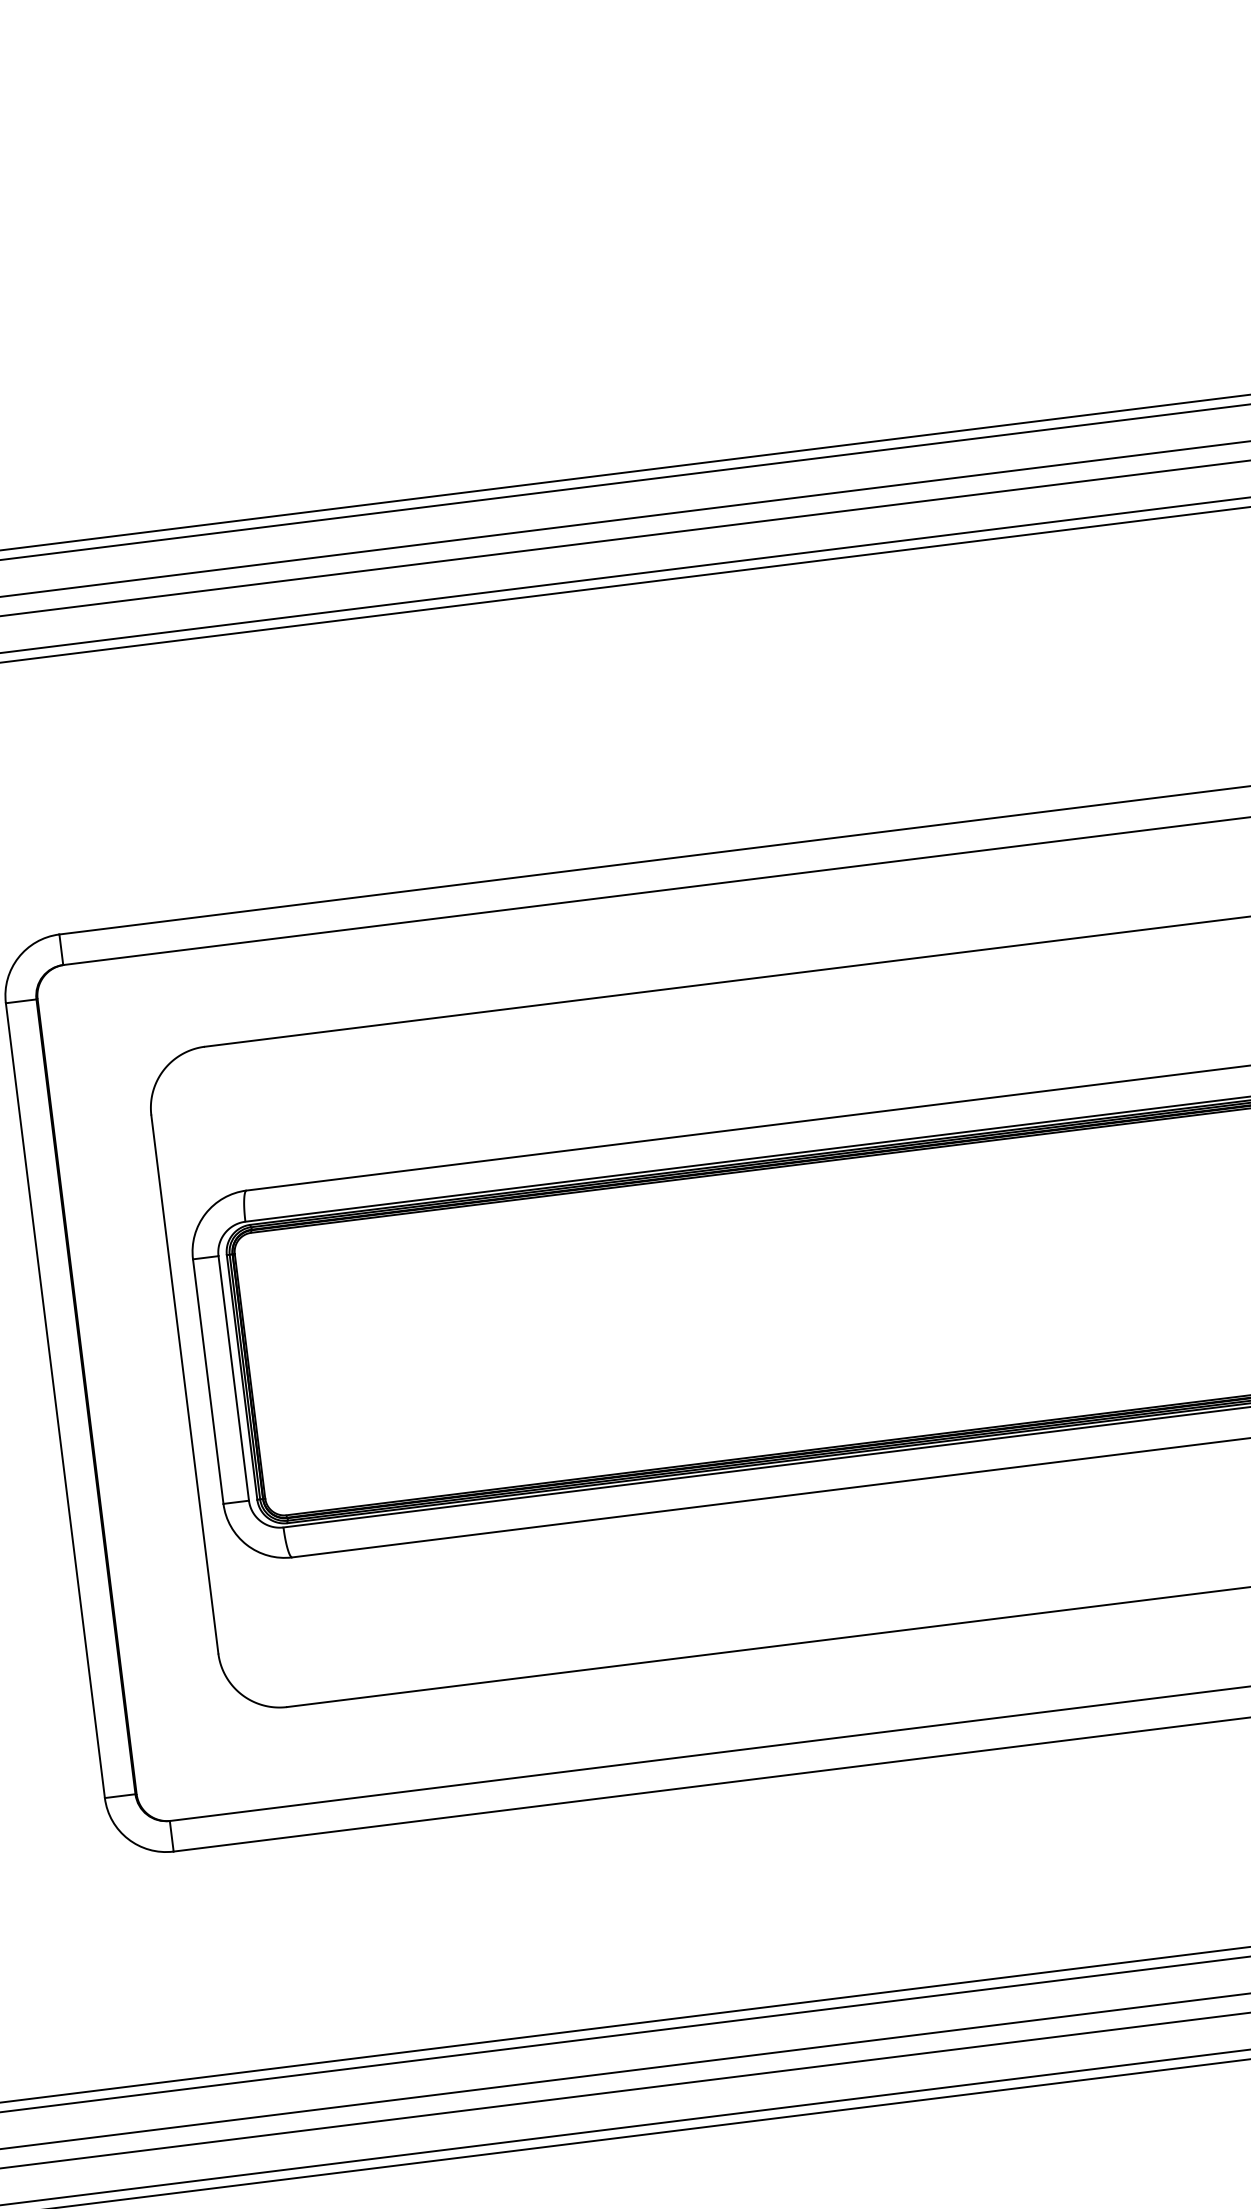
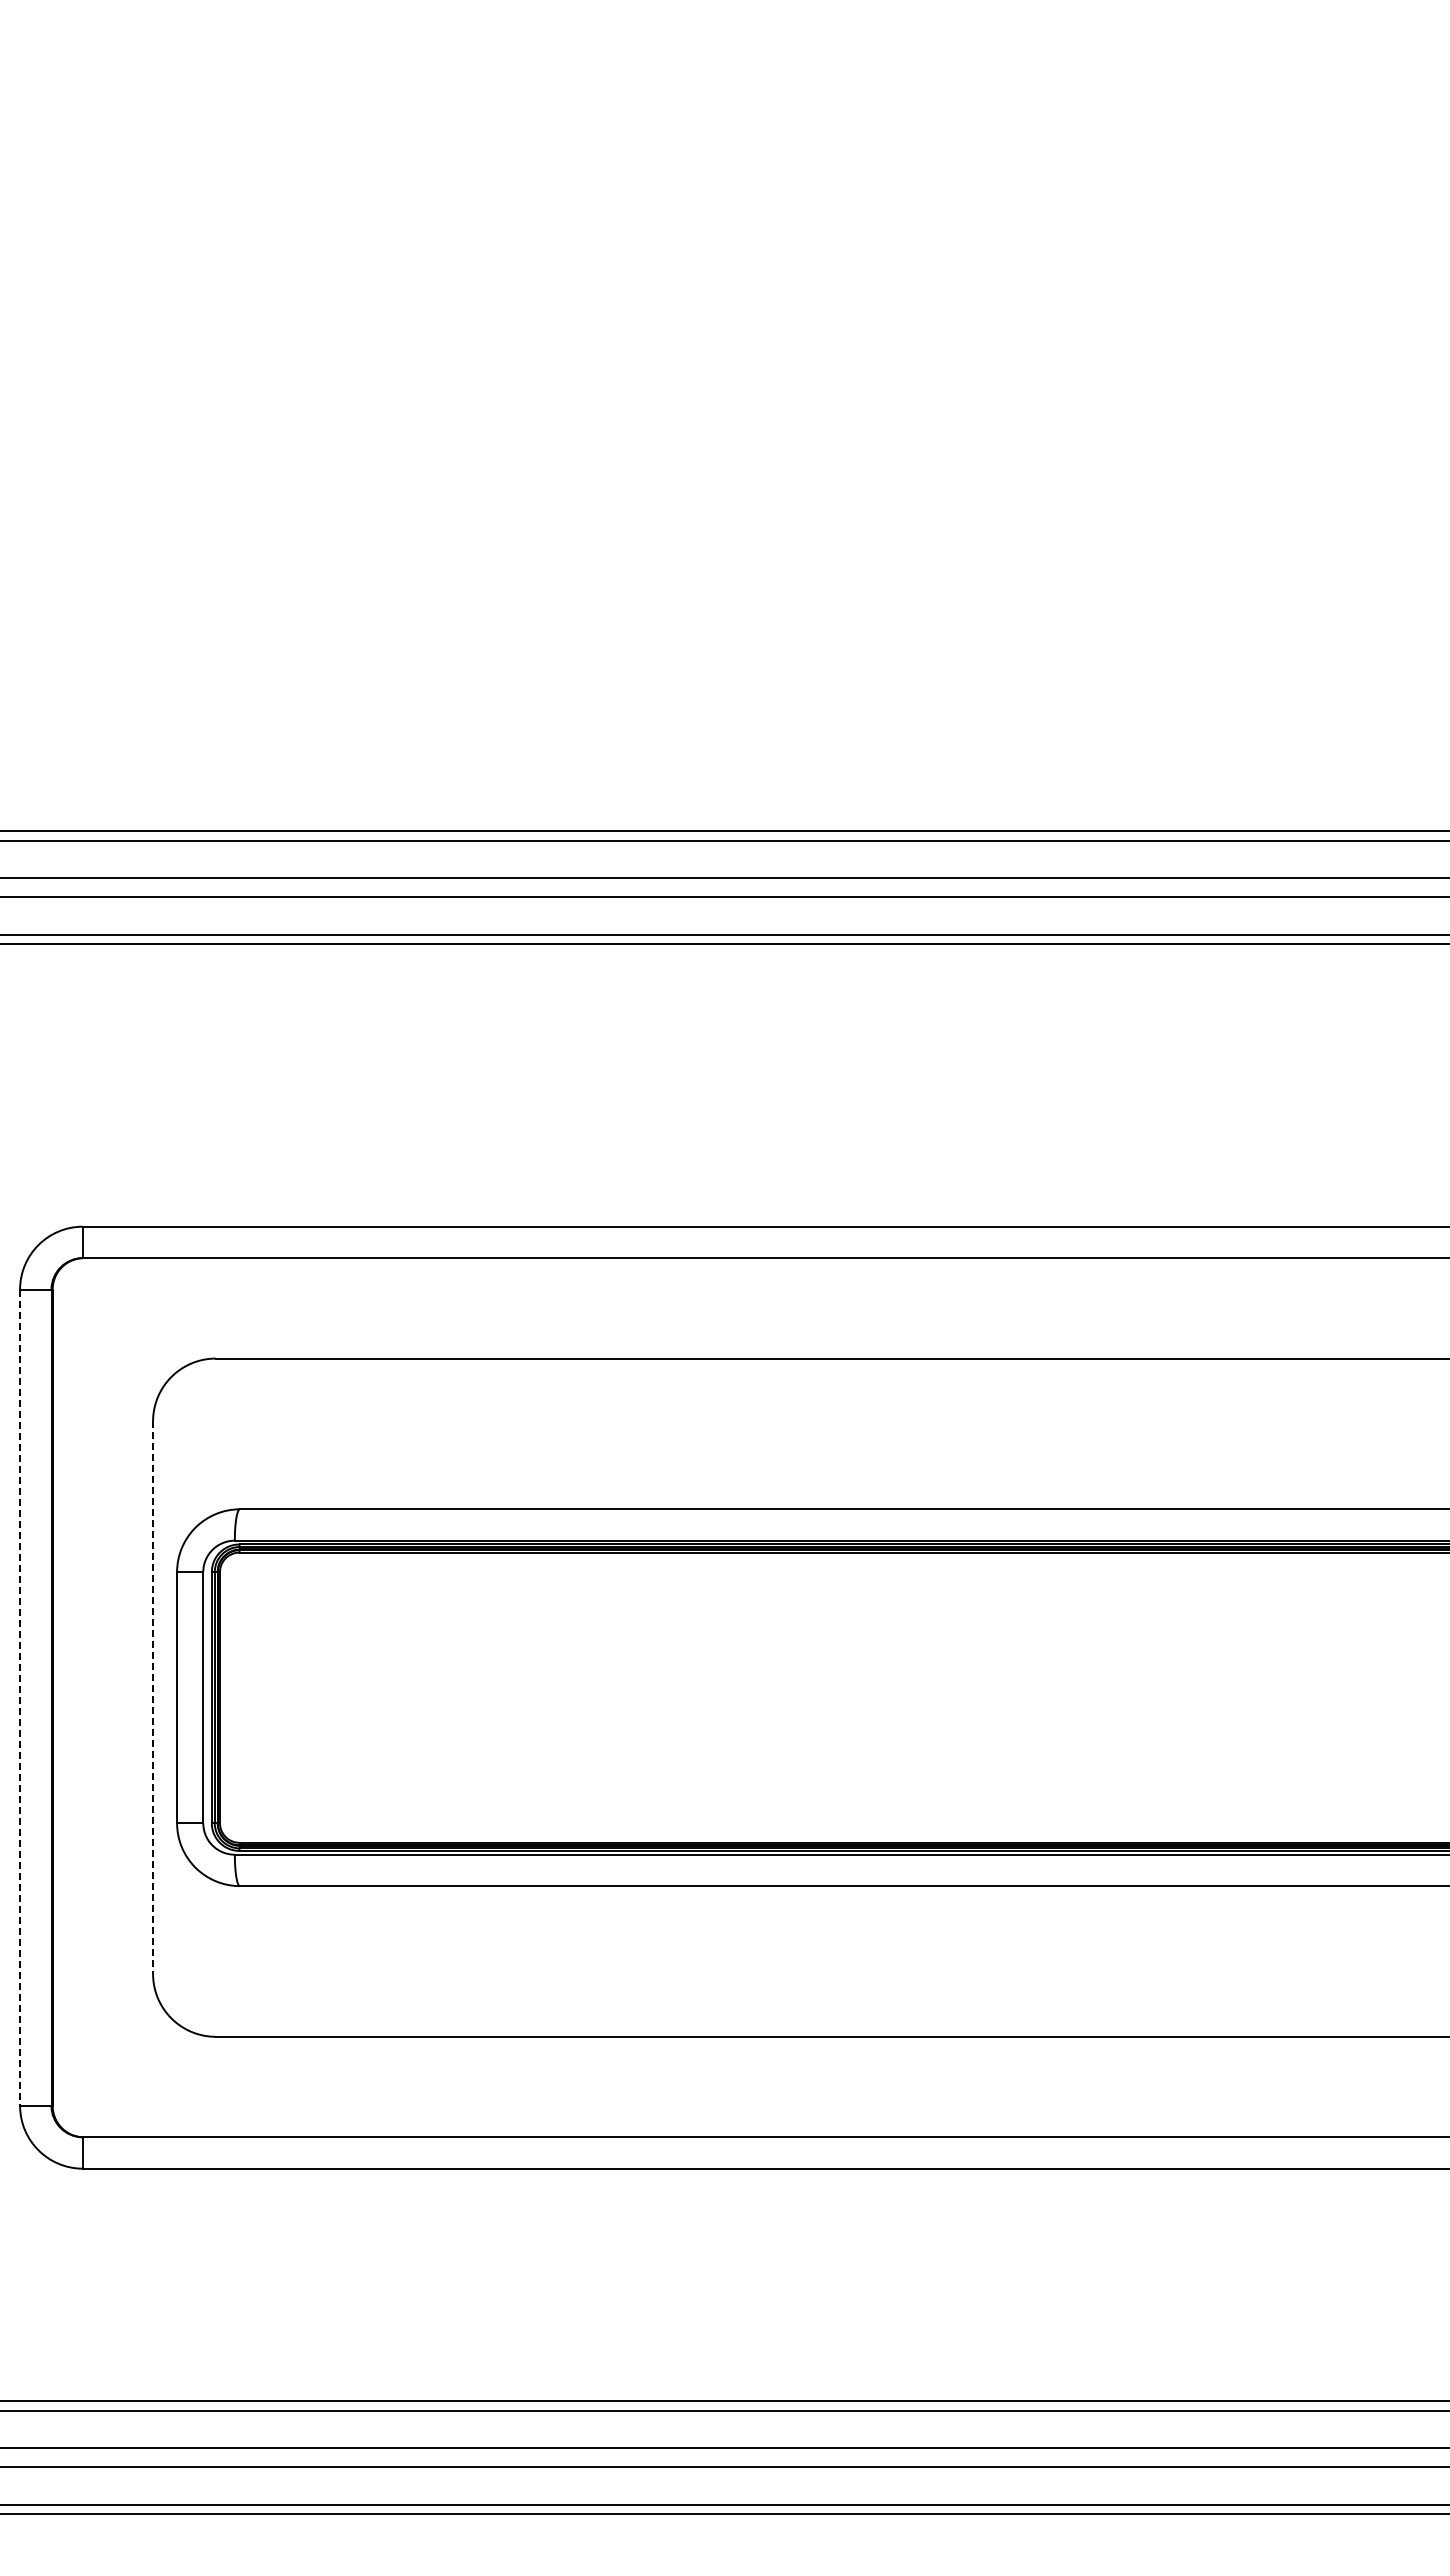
line: (185, 1385) -> (153, 1698), solid -> dashed
line: (55, 1401) -> (20, 1698), solid -> dashed

